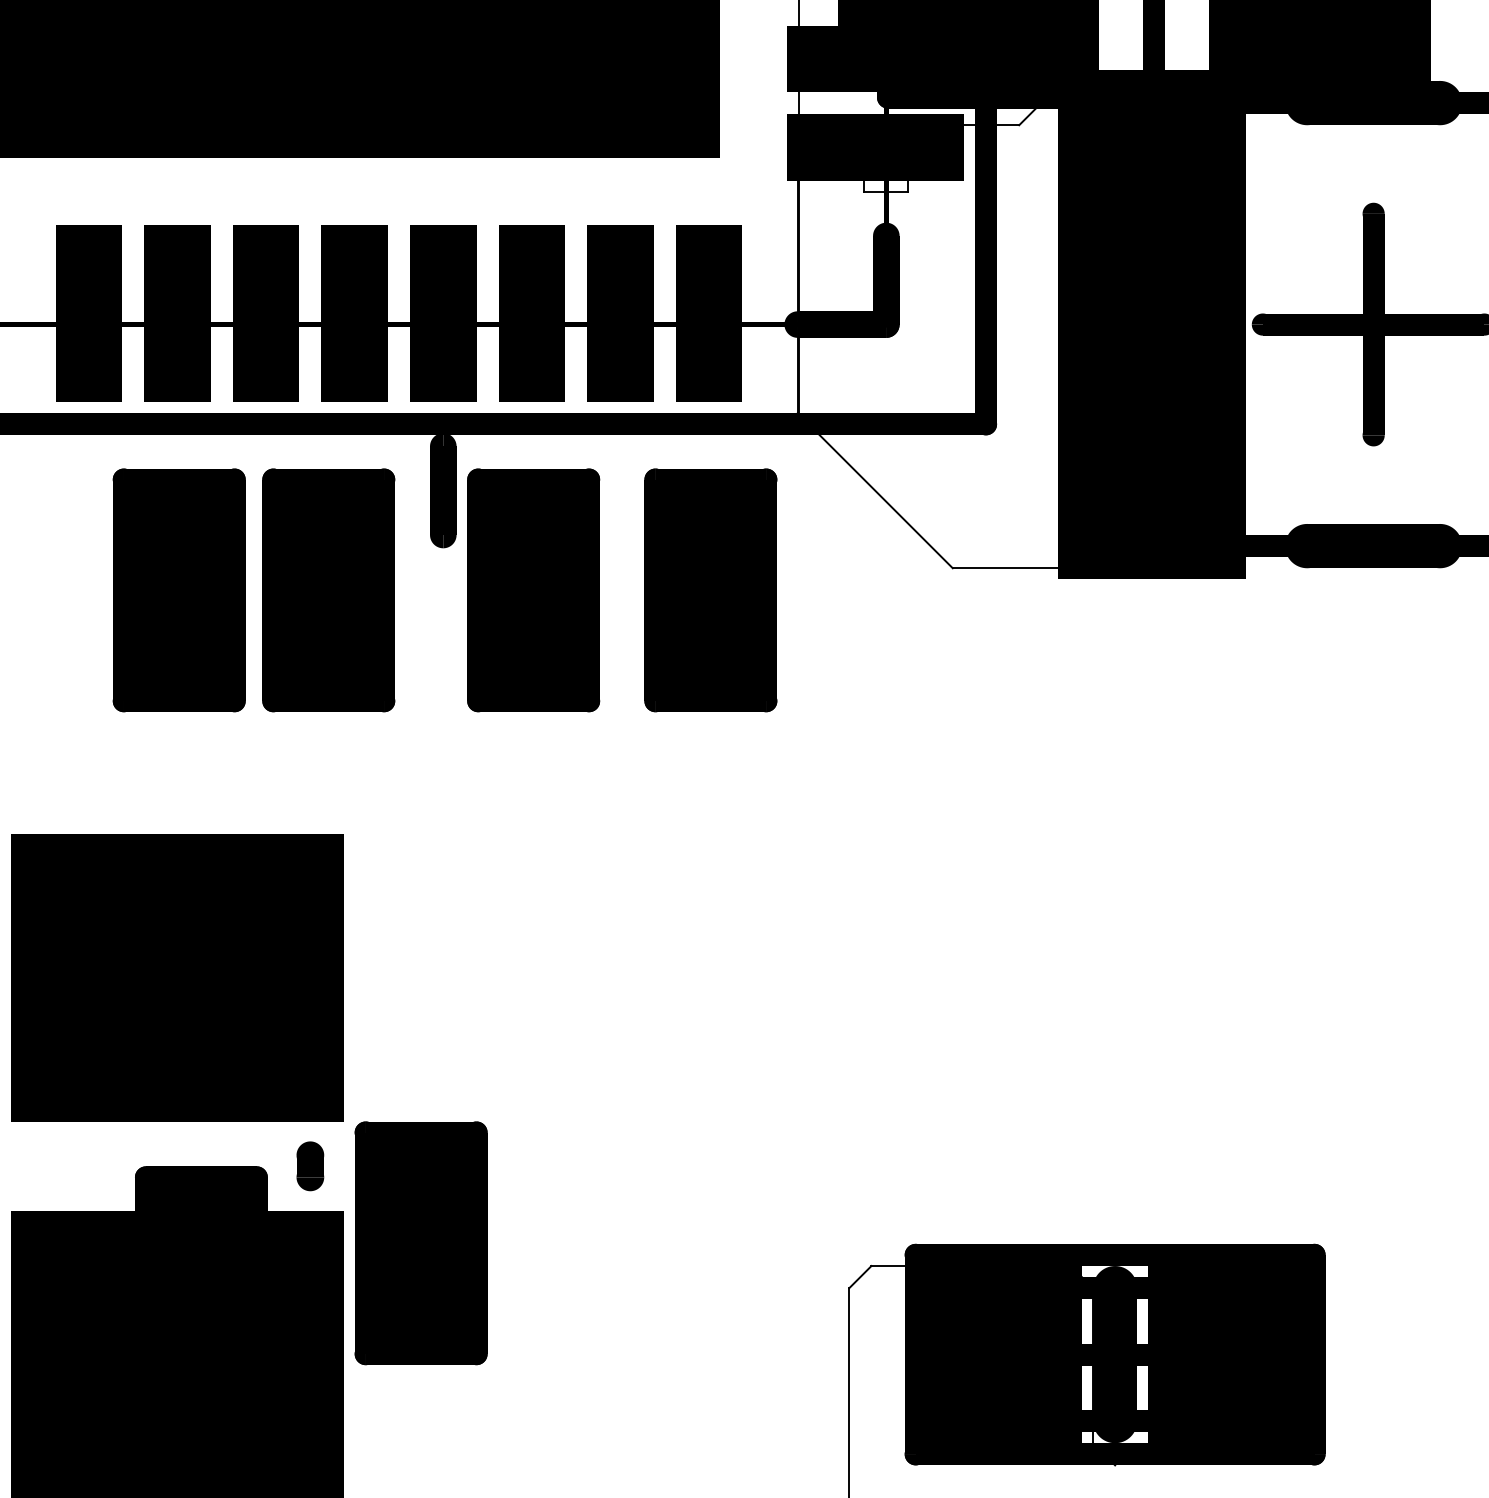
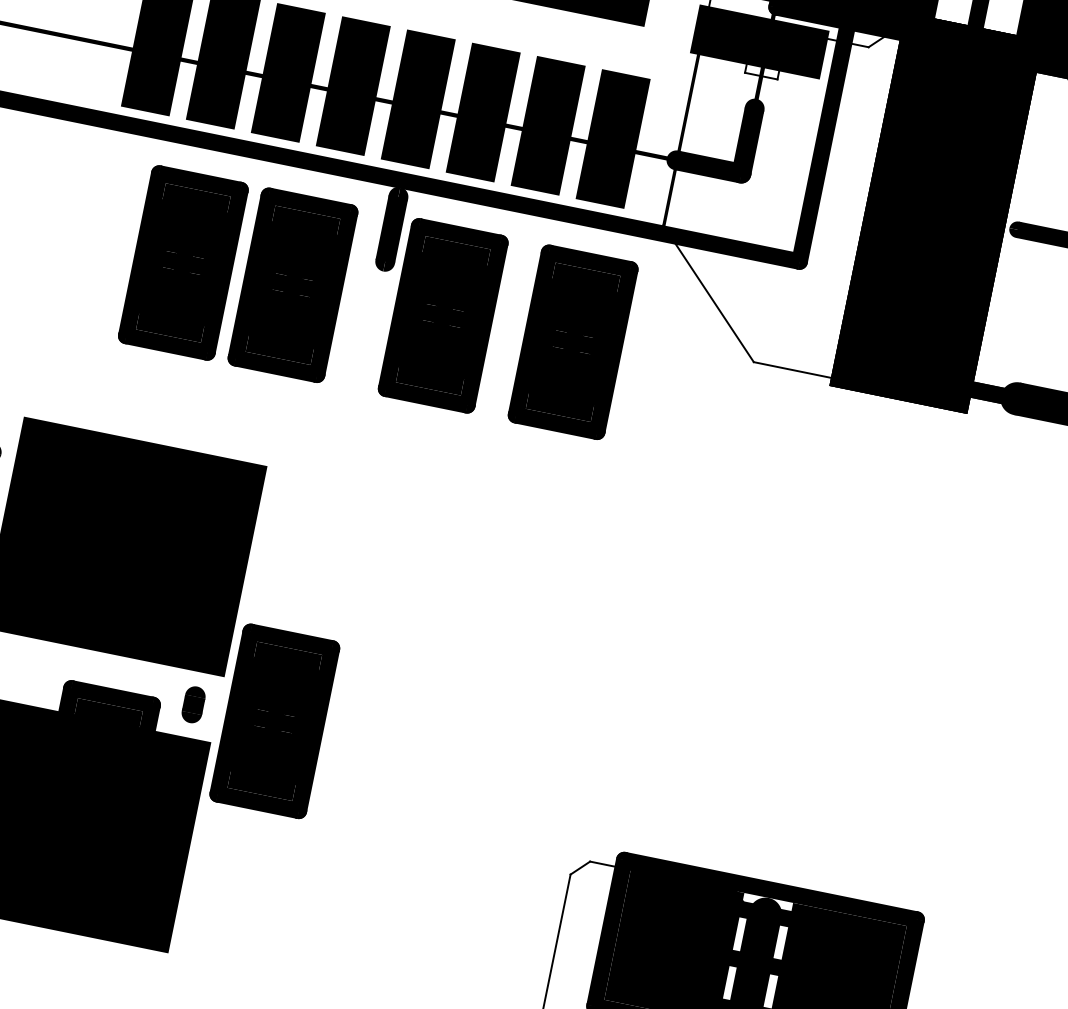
part: (420, 1243) -> (274, 721), moved

